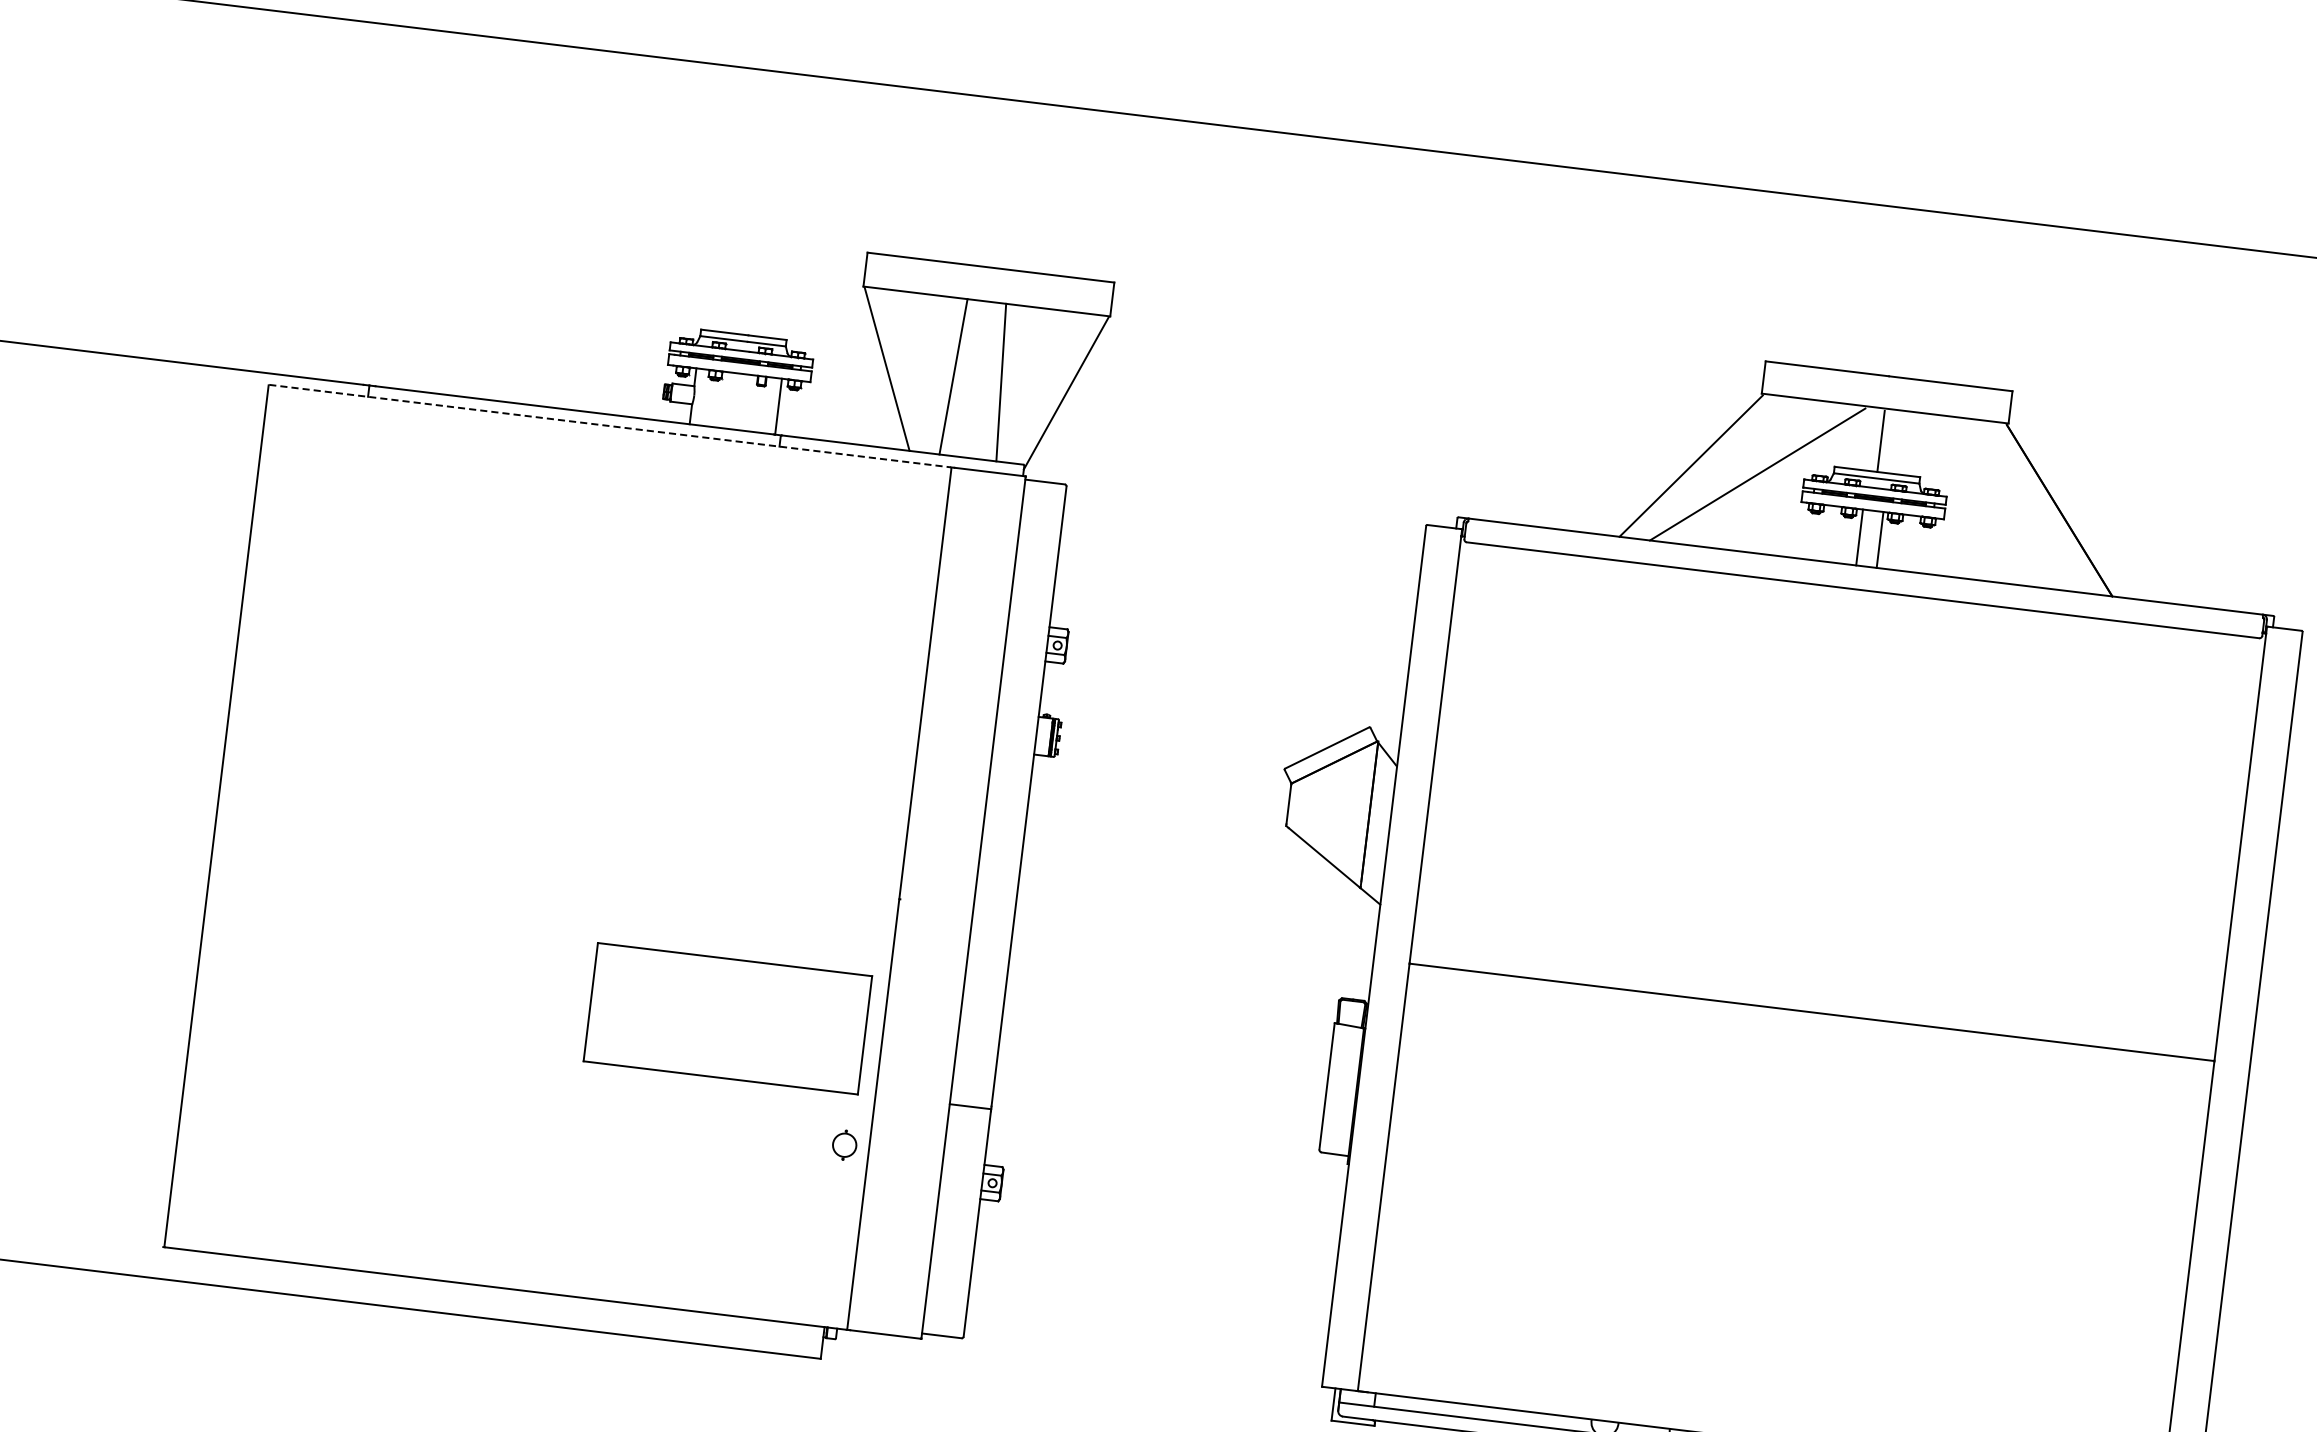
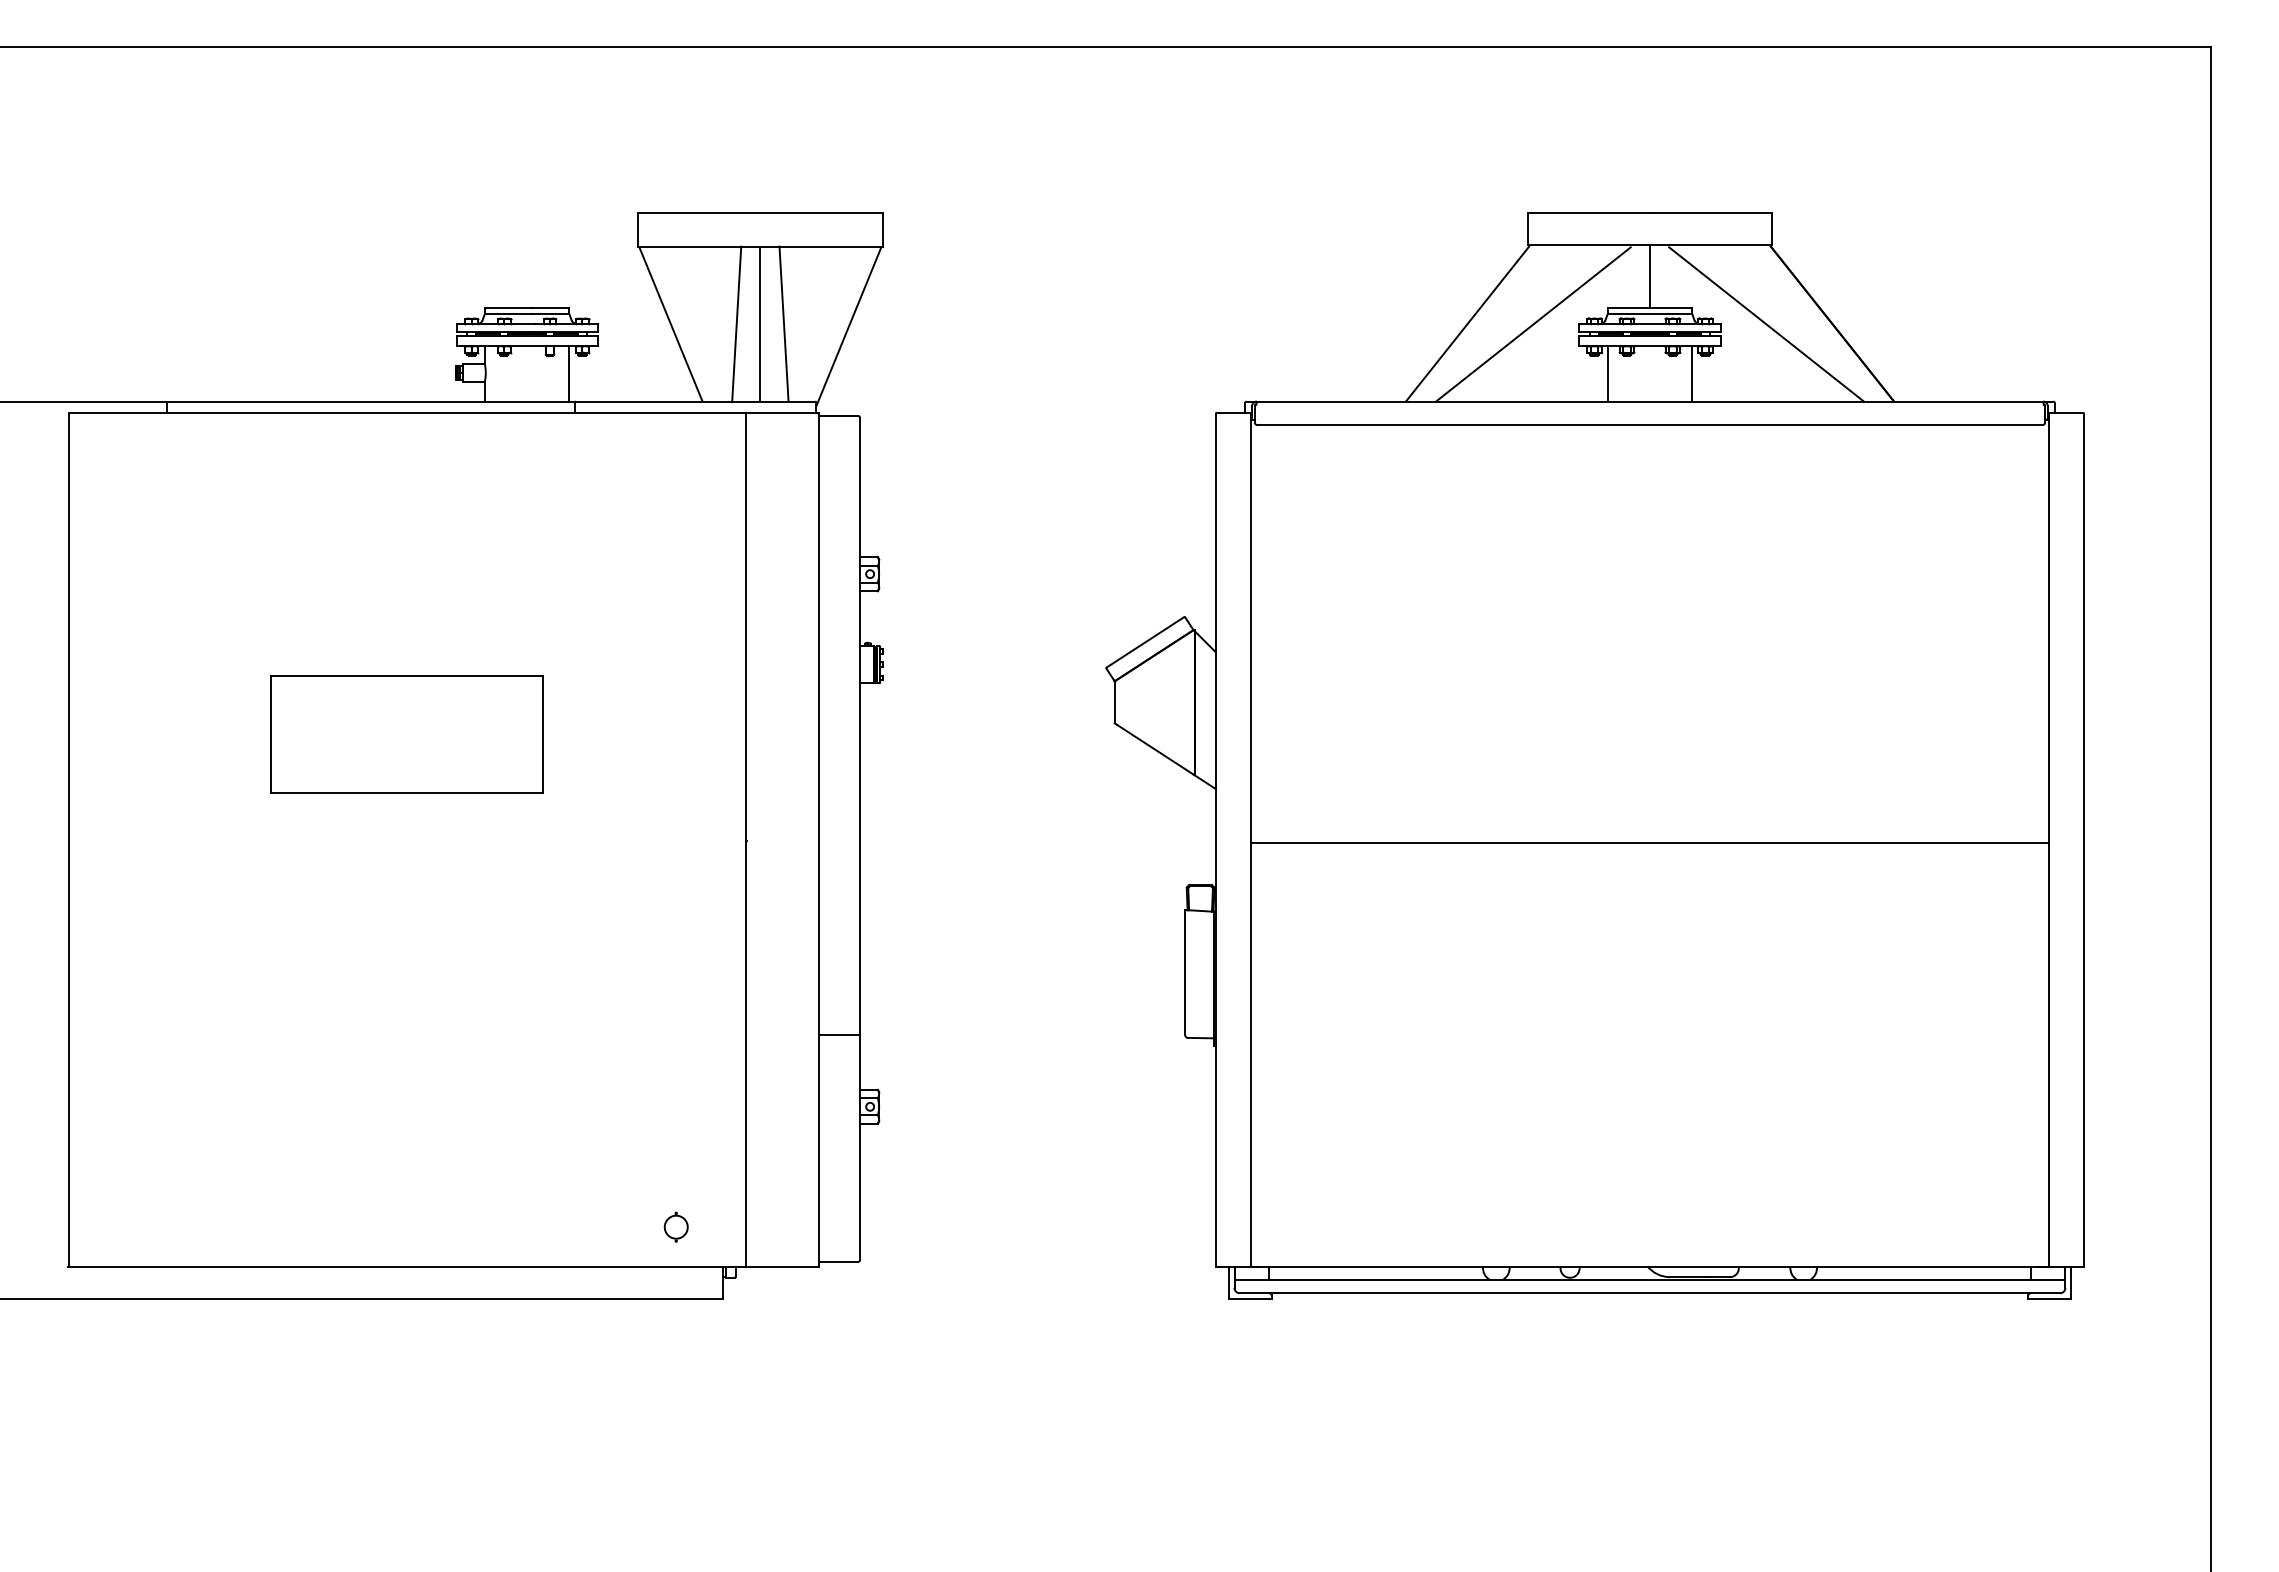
line: (977, 379) -> (760, 323), added
line: (610, 425) -> (407, 412), dashed -> solid
line: (1992, 503) -> (1766, 324), added
line: (1859, 537) -> (1692, 373), moved
line: (1879, 539) -> (1607, 373), moved
part: (727, 1018) -> (406, 734), moved
part: (844, 1144) -> (675, 1226), moved

